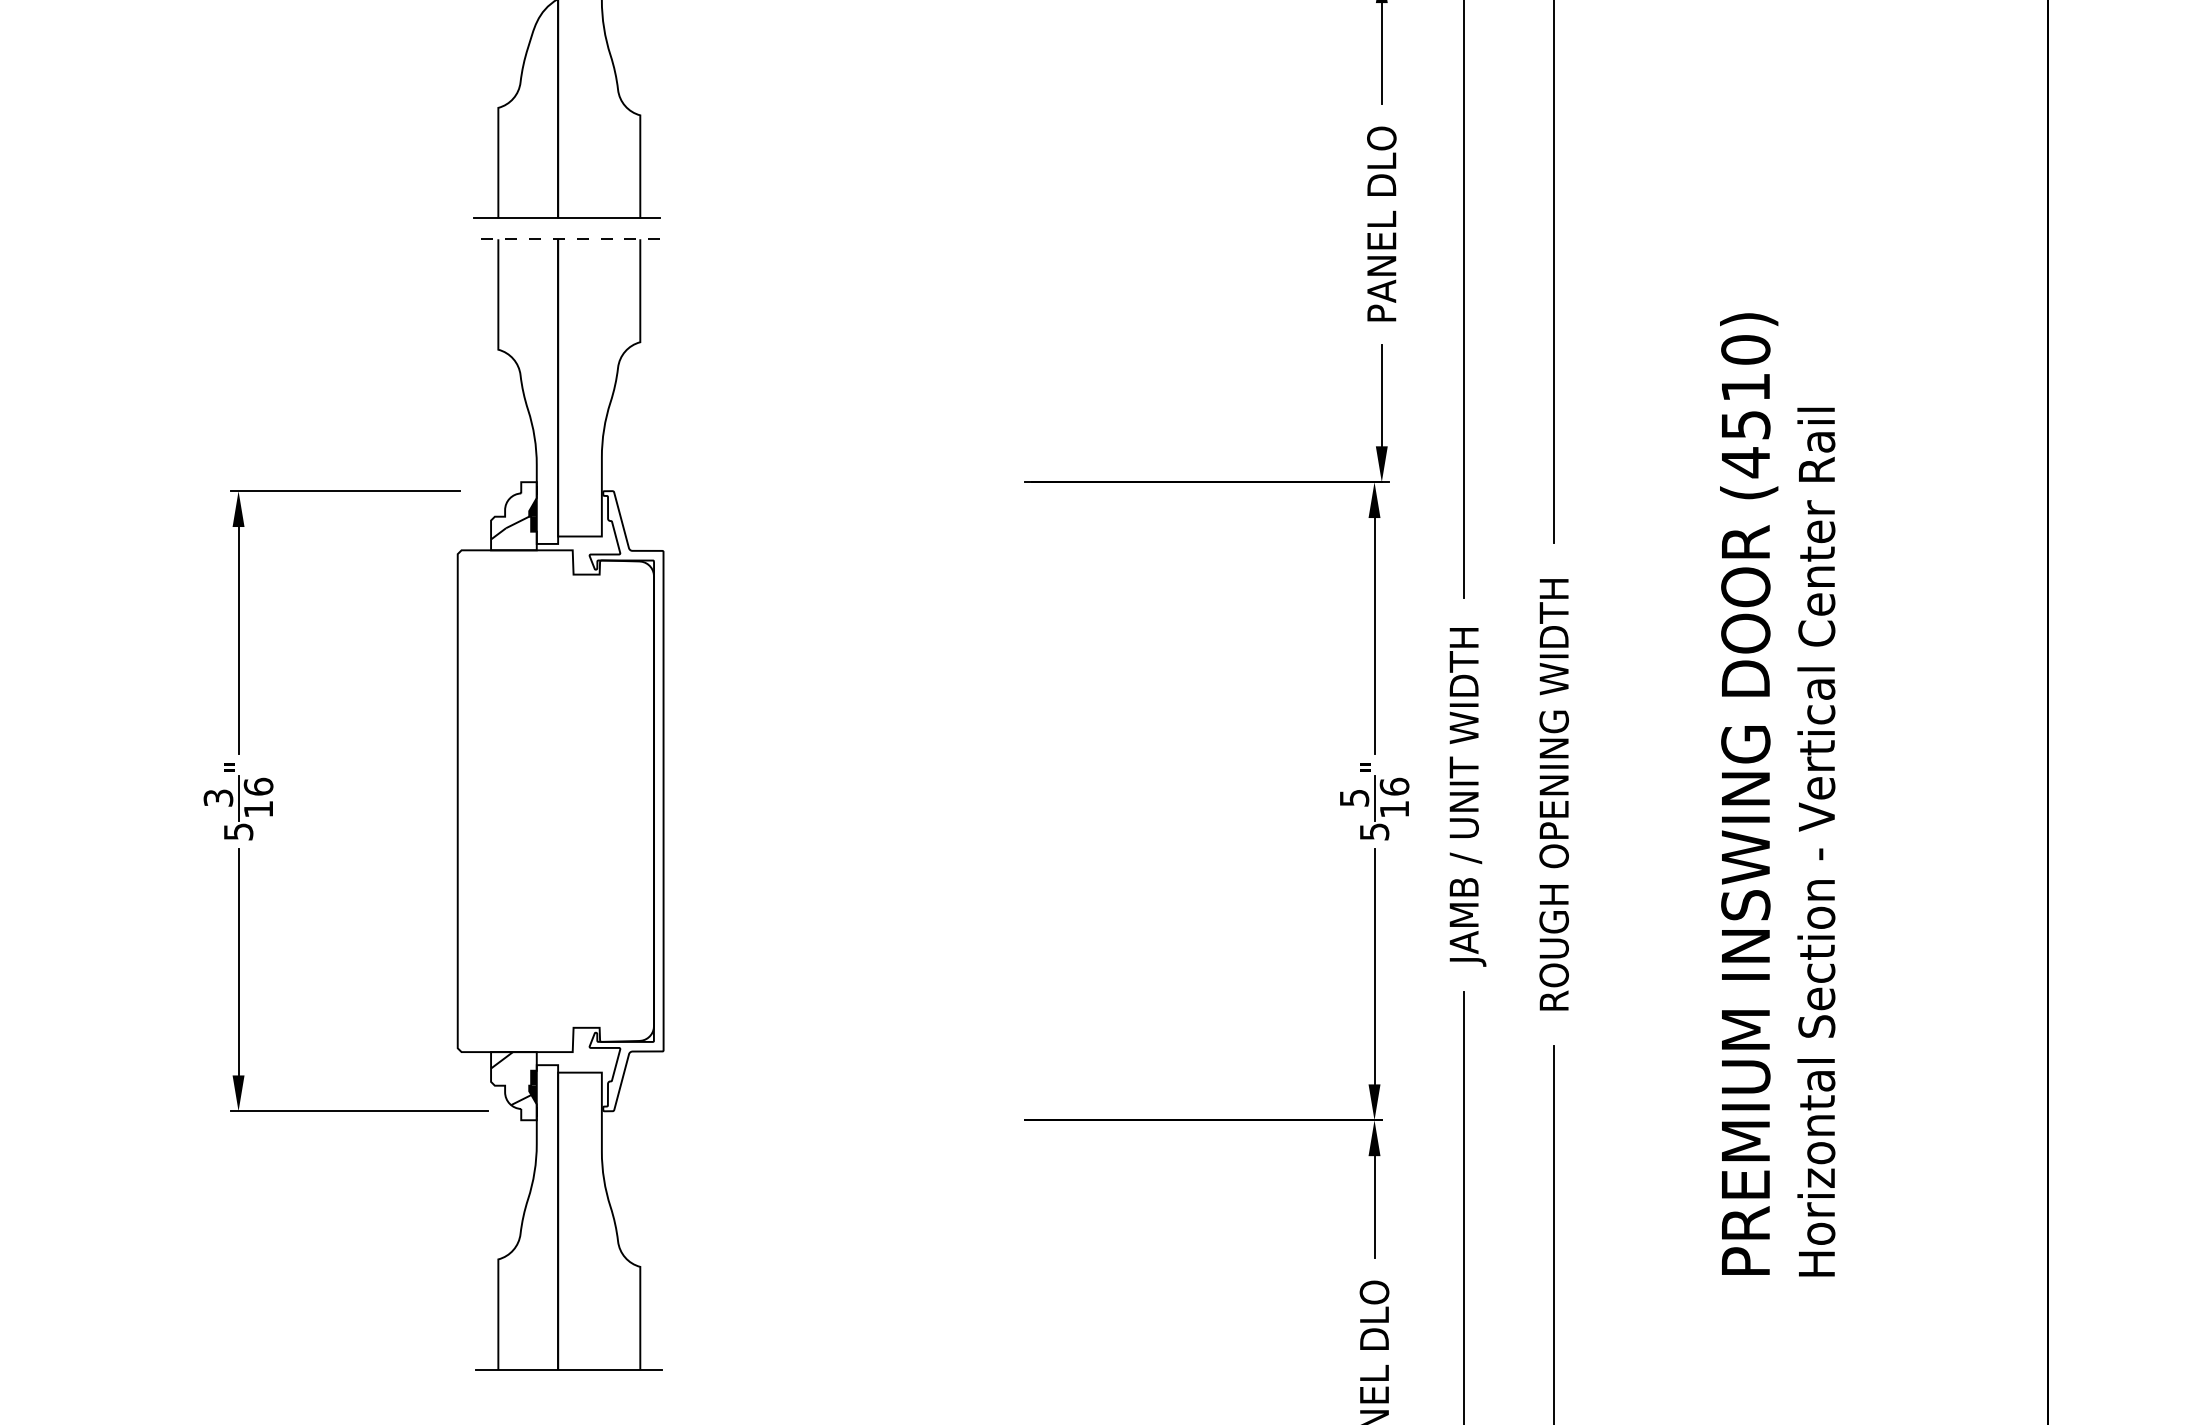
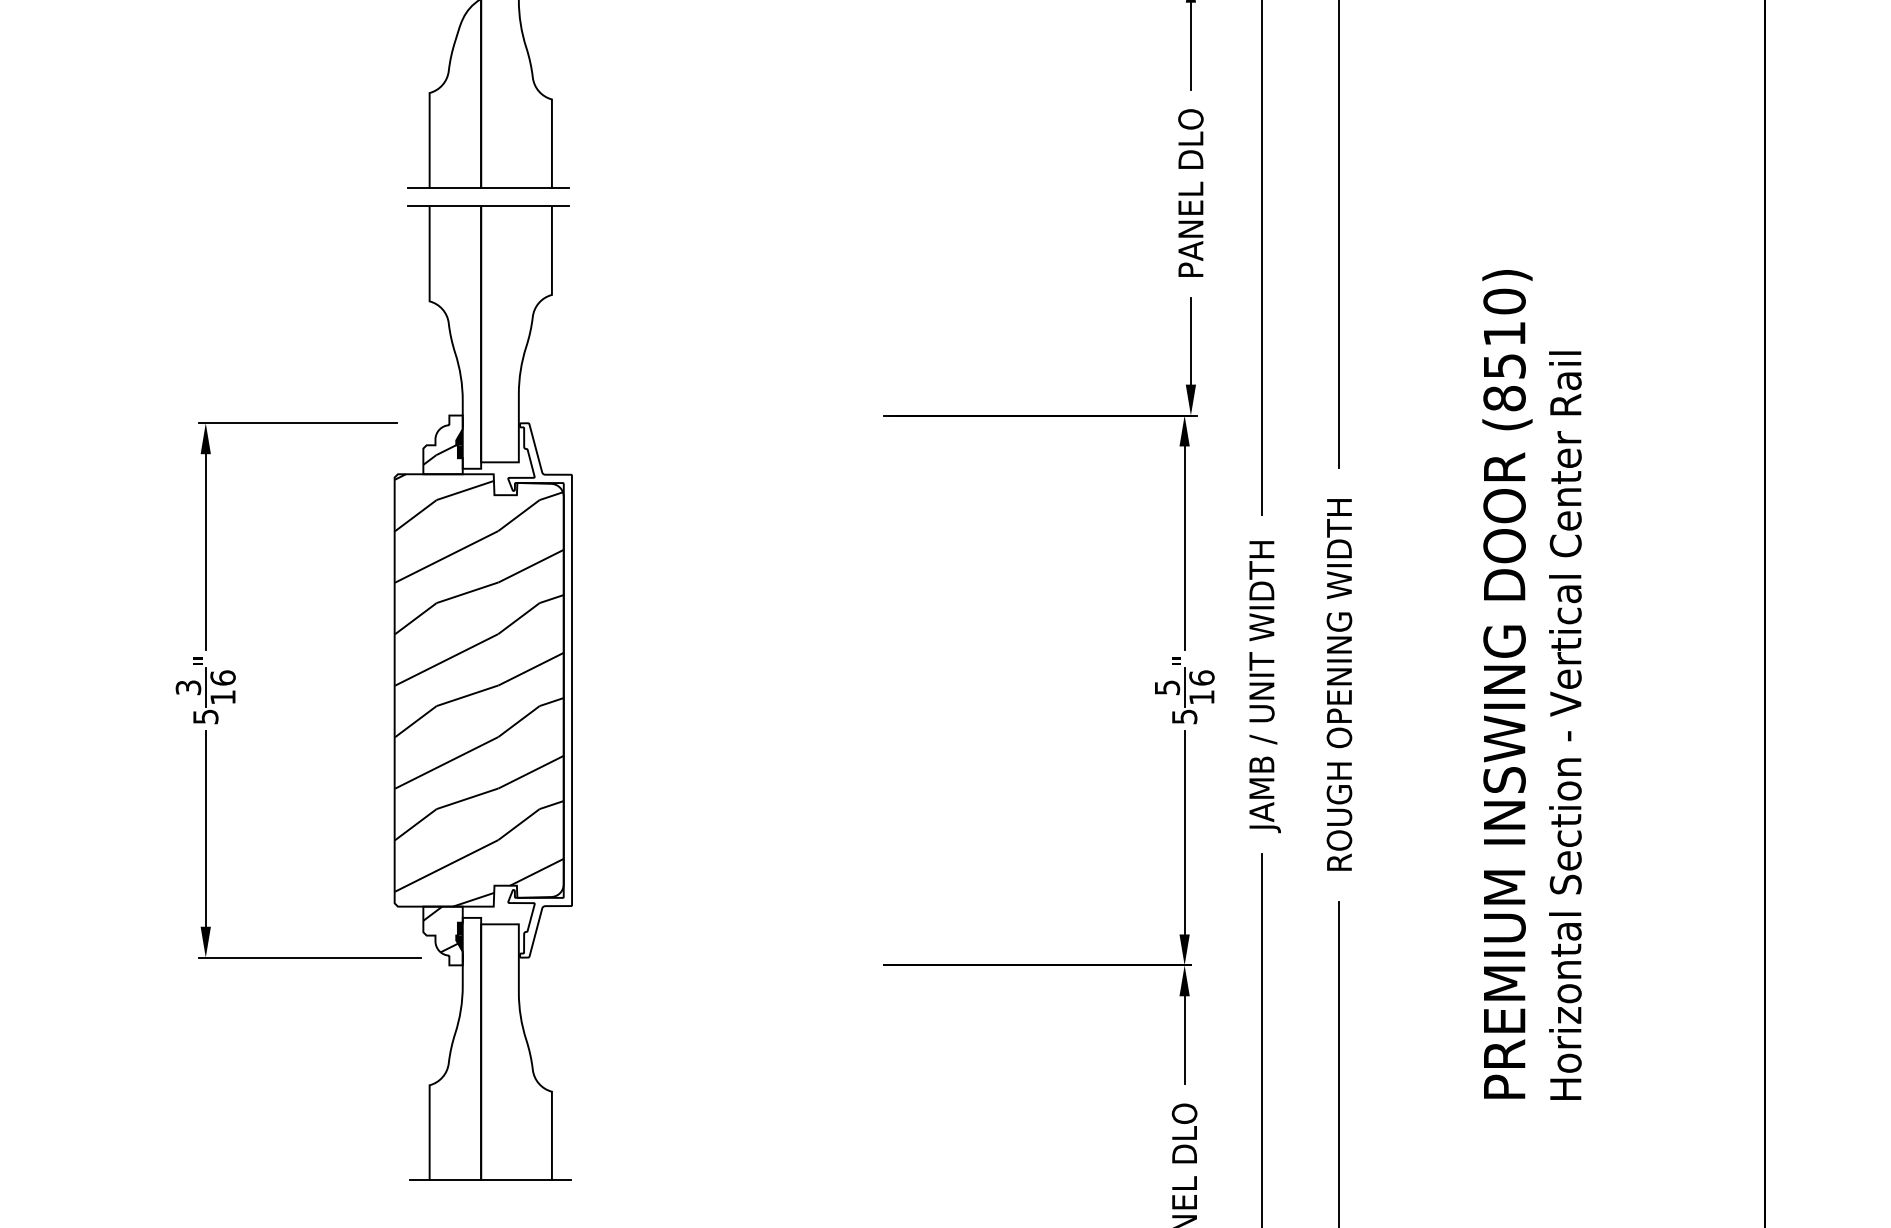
line: (566, 239) -> (488, 206), dashed -> solid
text: (1745, 462) -> (1504, 398), (4510) -> (8510)
hatch: (555, 801) -> (478, 690), added

